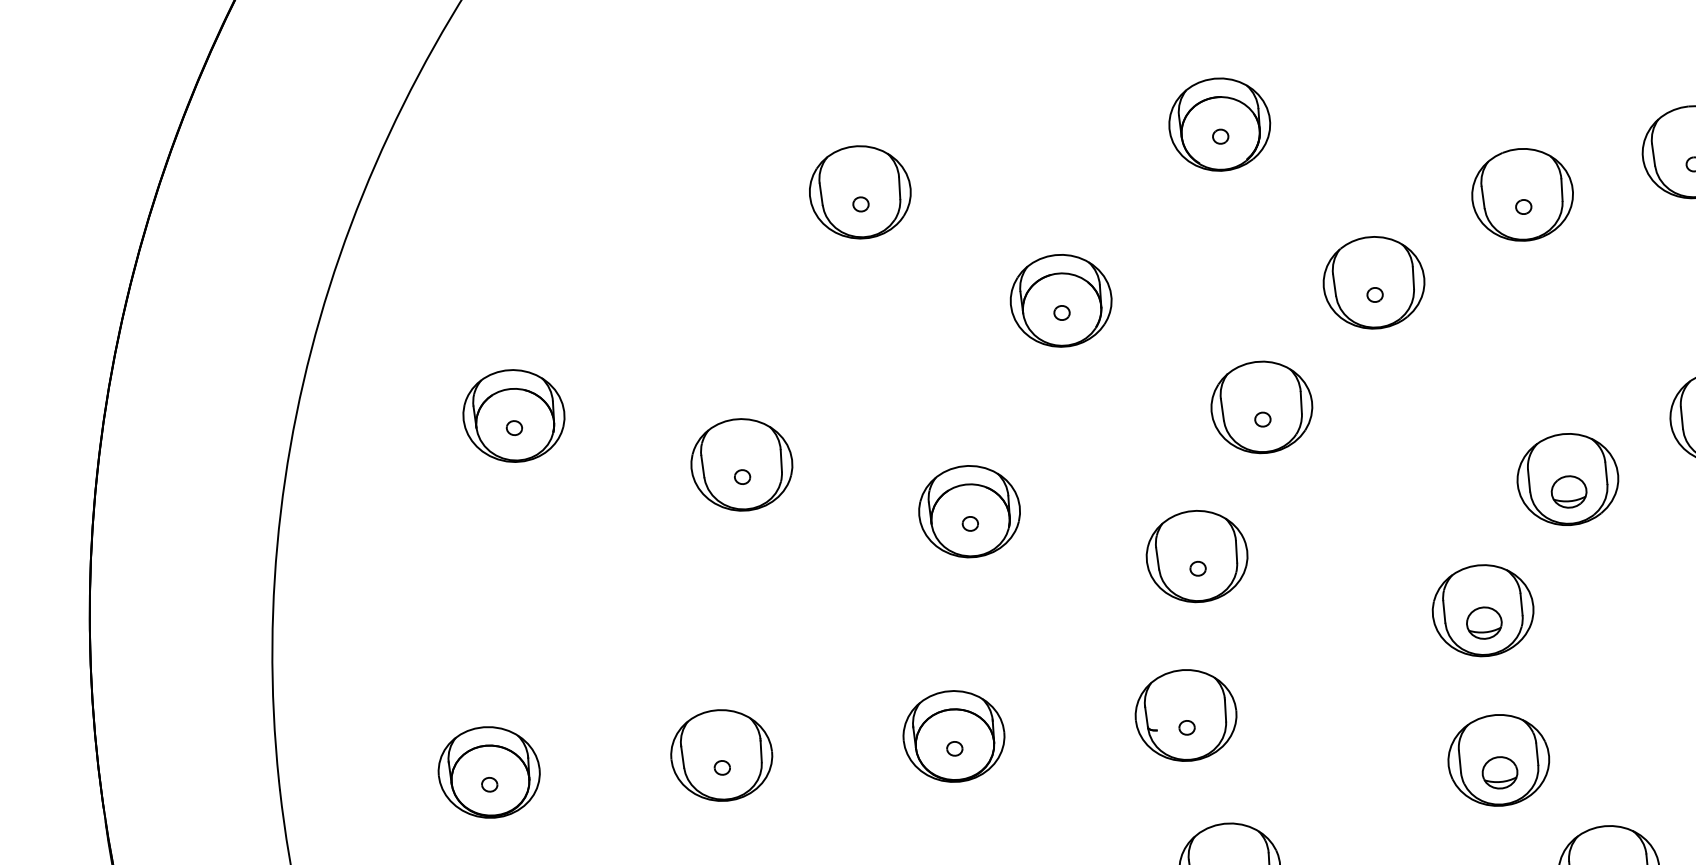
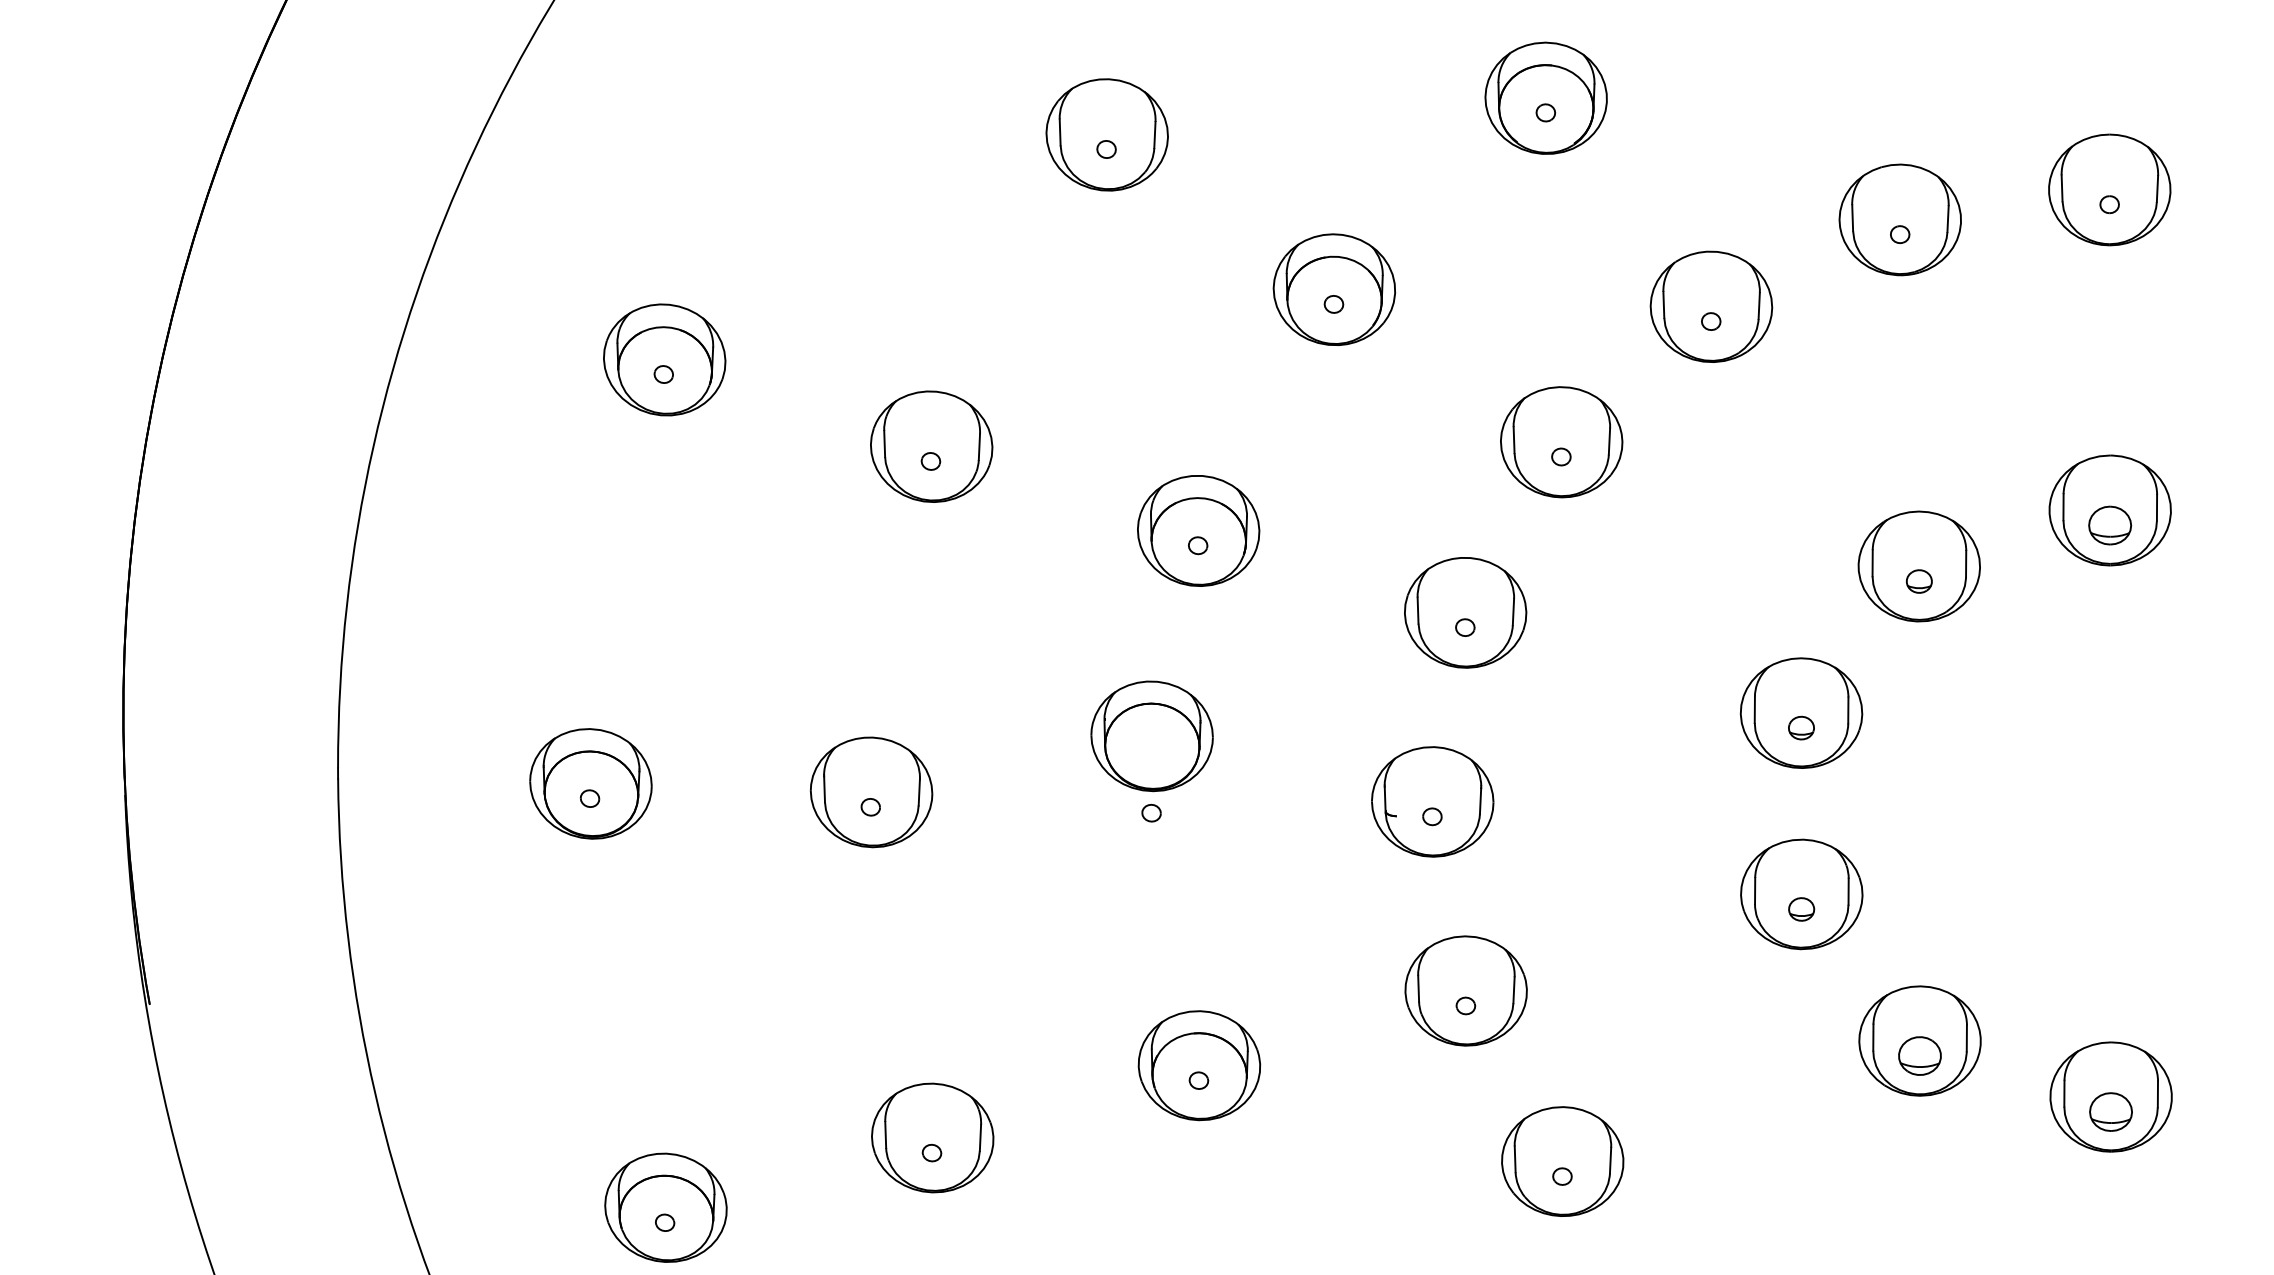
part: (1569, 491) -> (1919, 581), size x0.6
part: (1484, 622) -> (1801, 727), size x0.6
part: (953, 736) -> (1151, 736), moved
part: (1499, 772) -> (1801, 909), size x0.6

